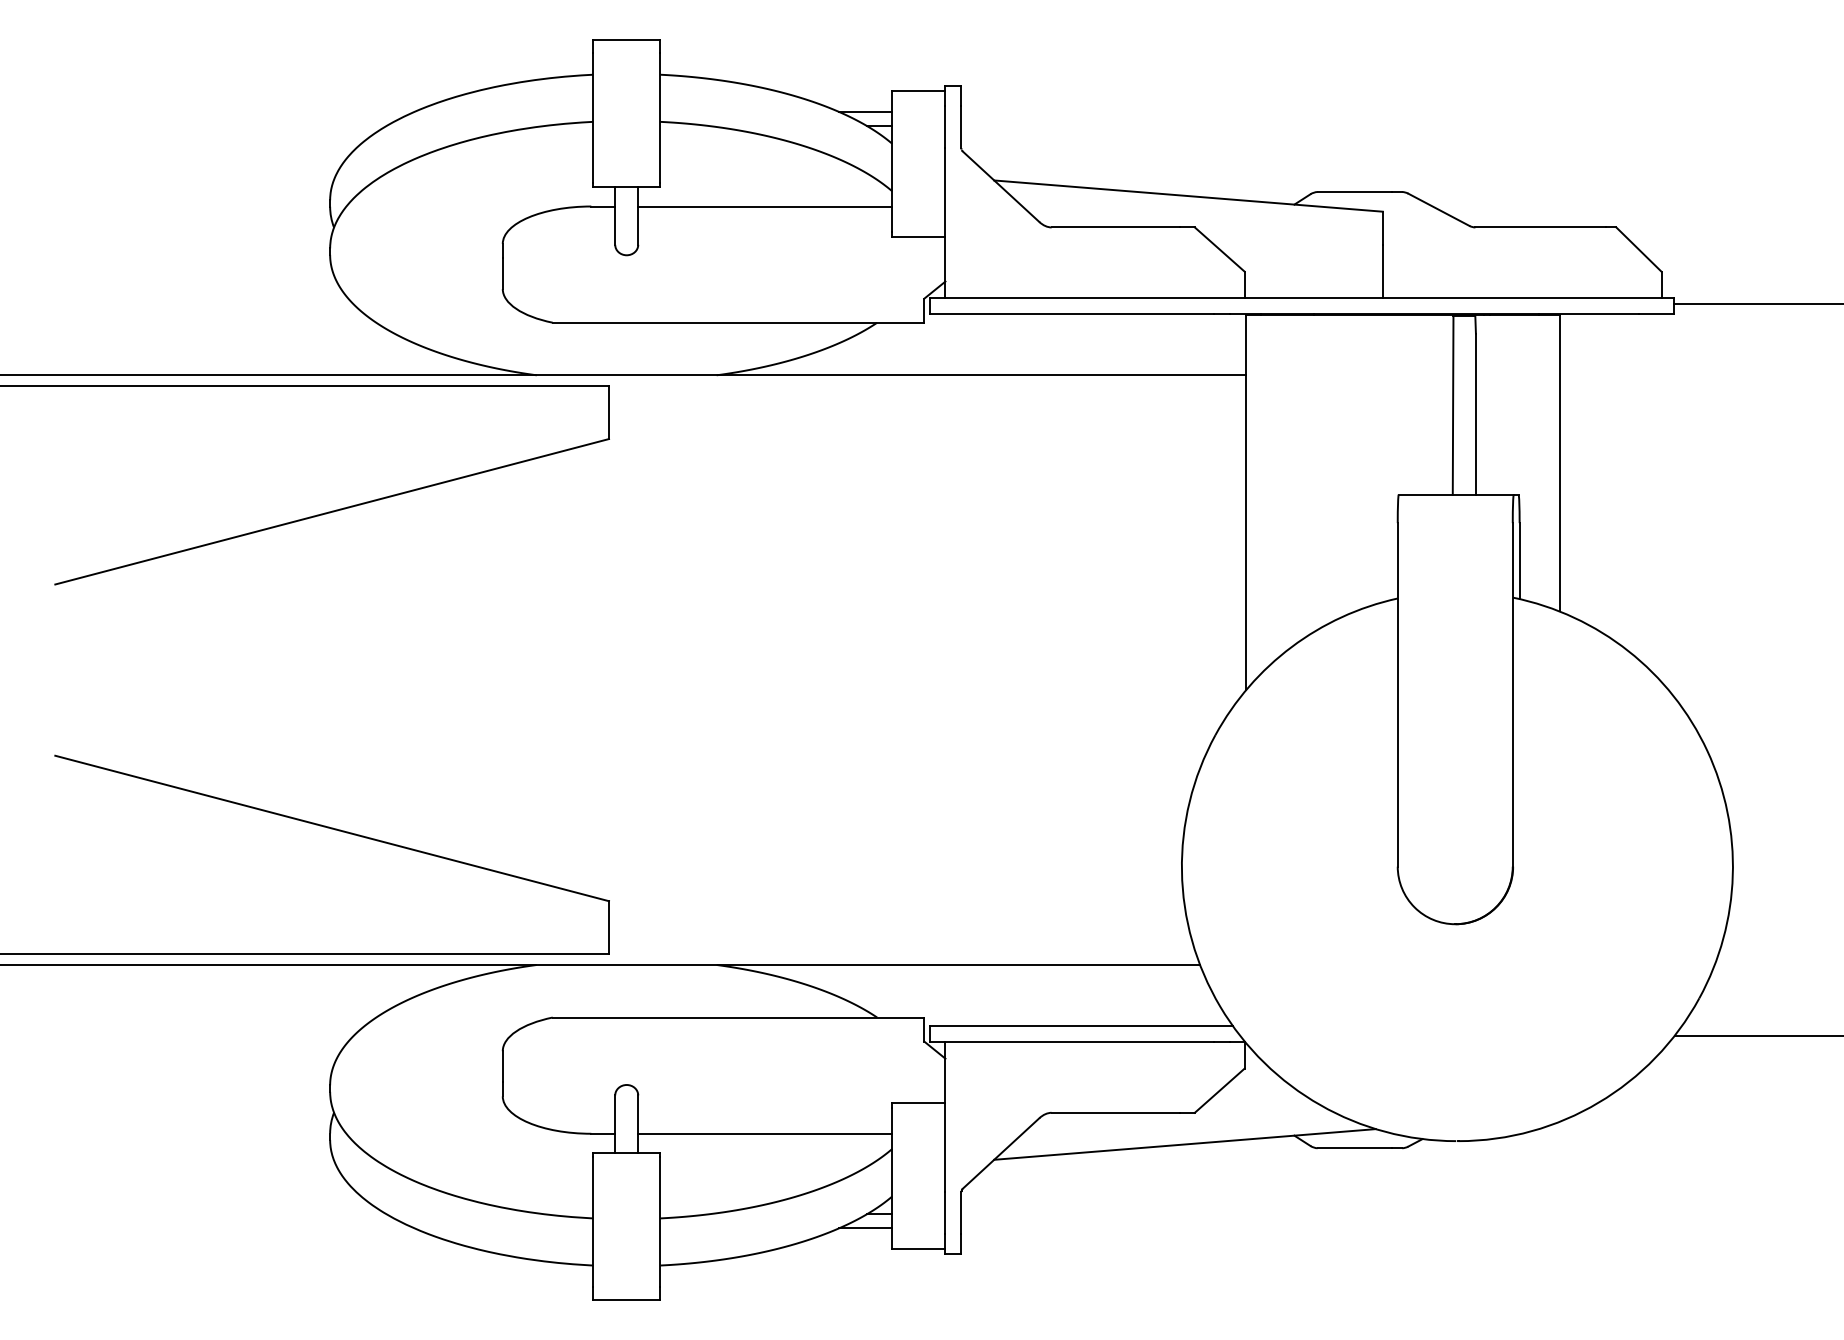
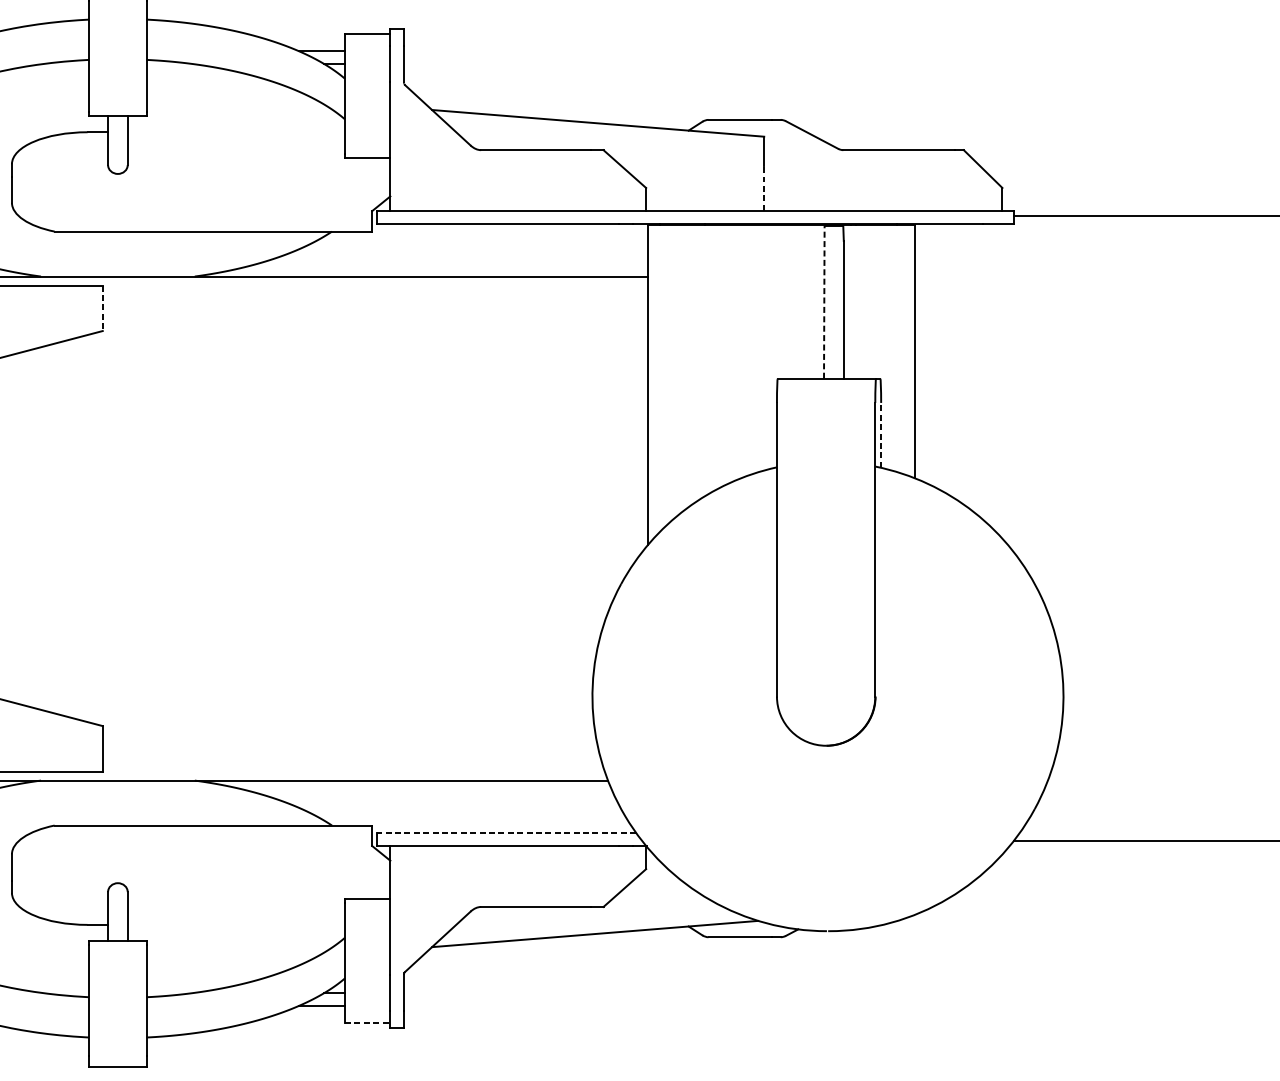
line: (765, 206) -> (236, 132), removed
line: (1382, 271) -> (763, 187), solid -> dashed
line: (1453, 404) -> (824, 301), solid -> dashed
line: (609, 412) -> (103, 308), solid -> dashed
line: (1519, 561) -> (881, 435), solid -> dashed
line: (1081, 1026) -> (506, 833), solid -> dashed
line: (765, 1133) -> (236, 924), removed
line: (918, 1248) -> (367, 1022), solid -> dashed

